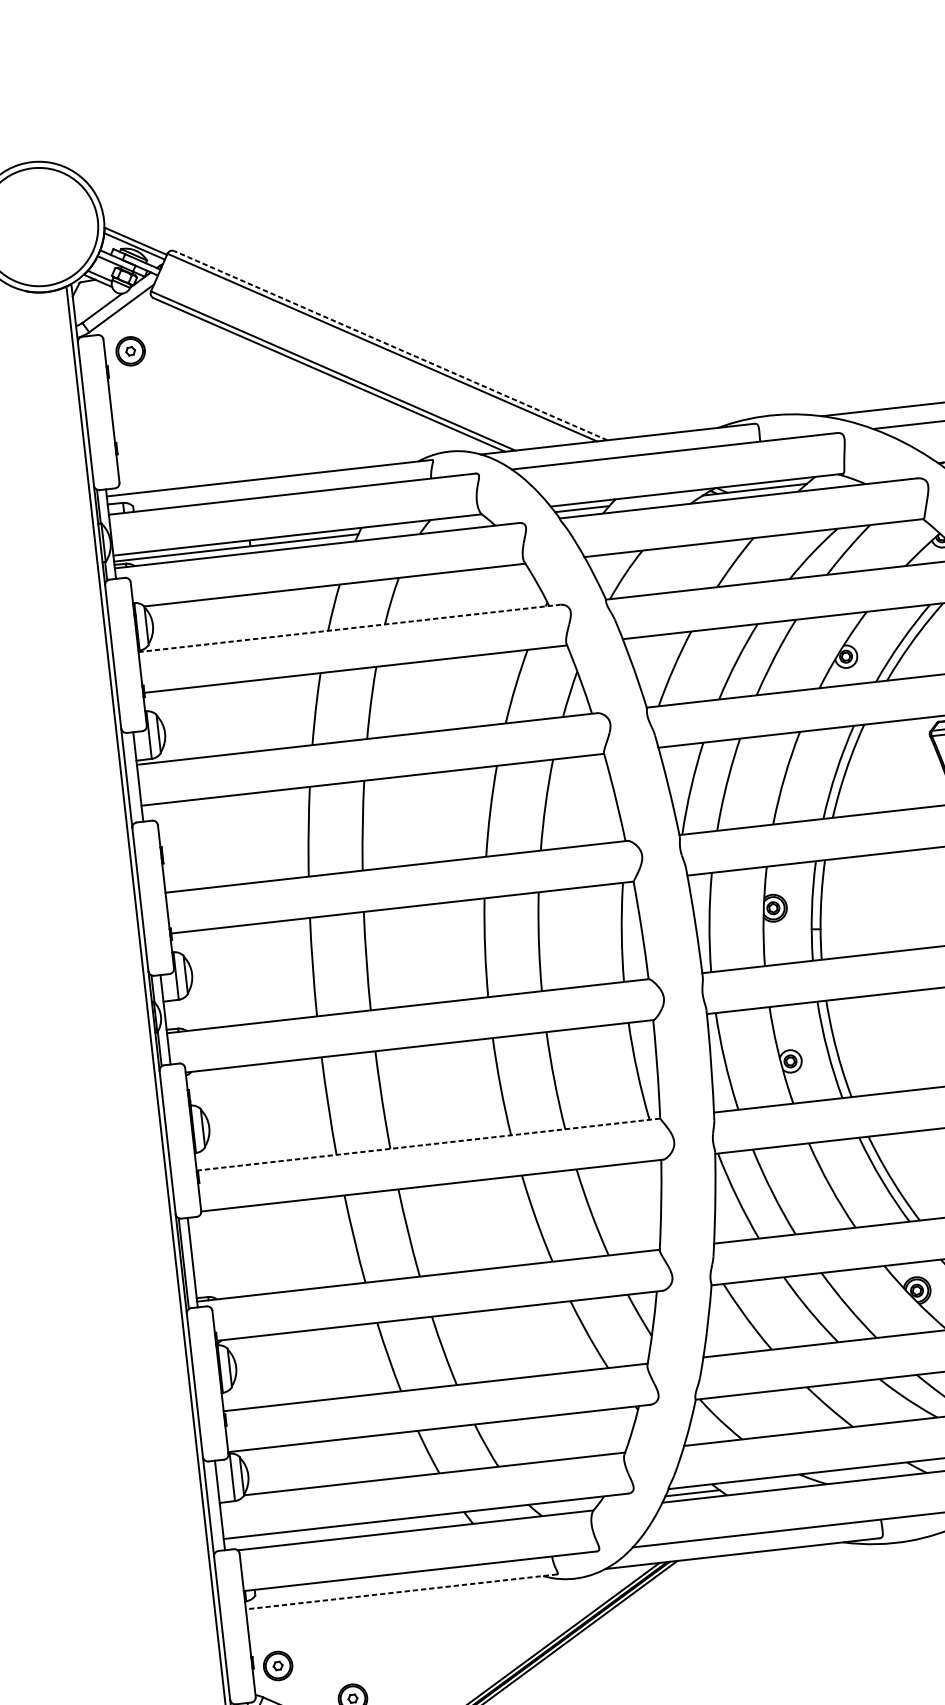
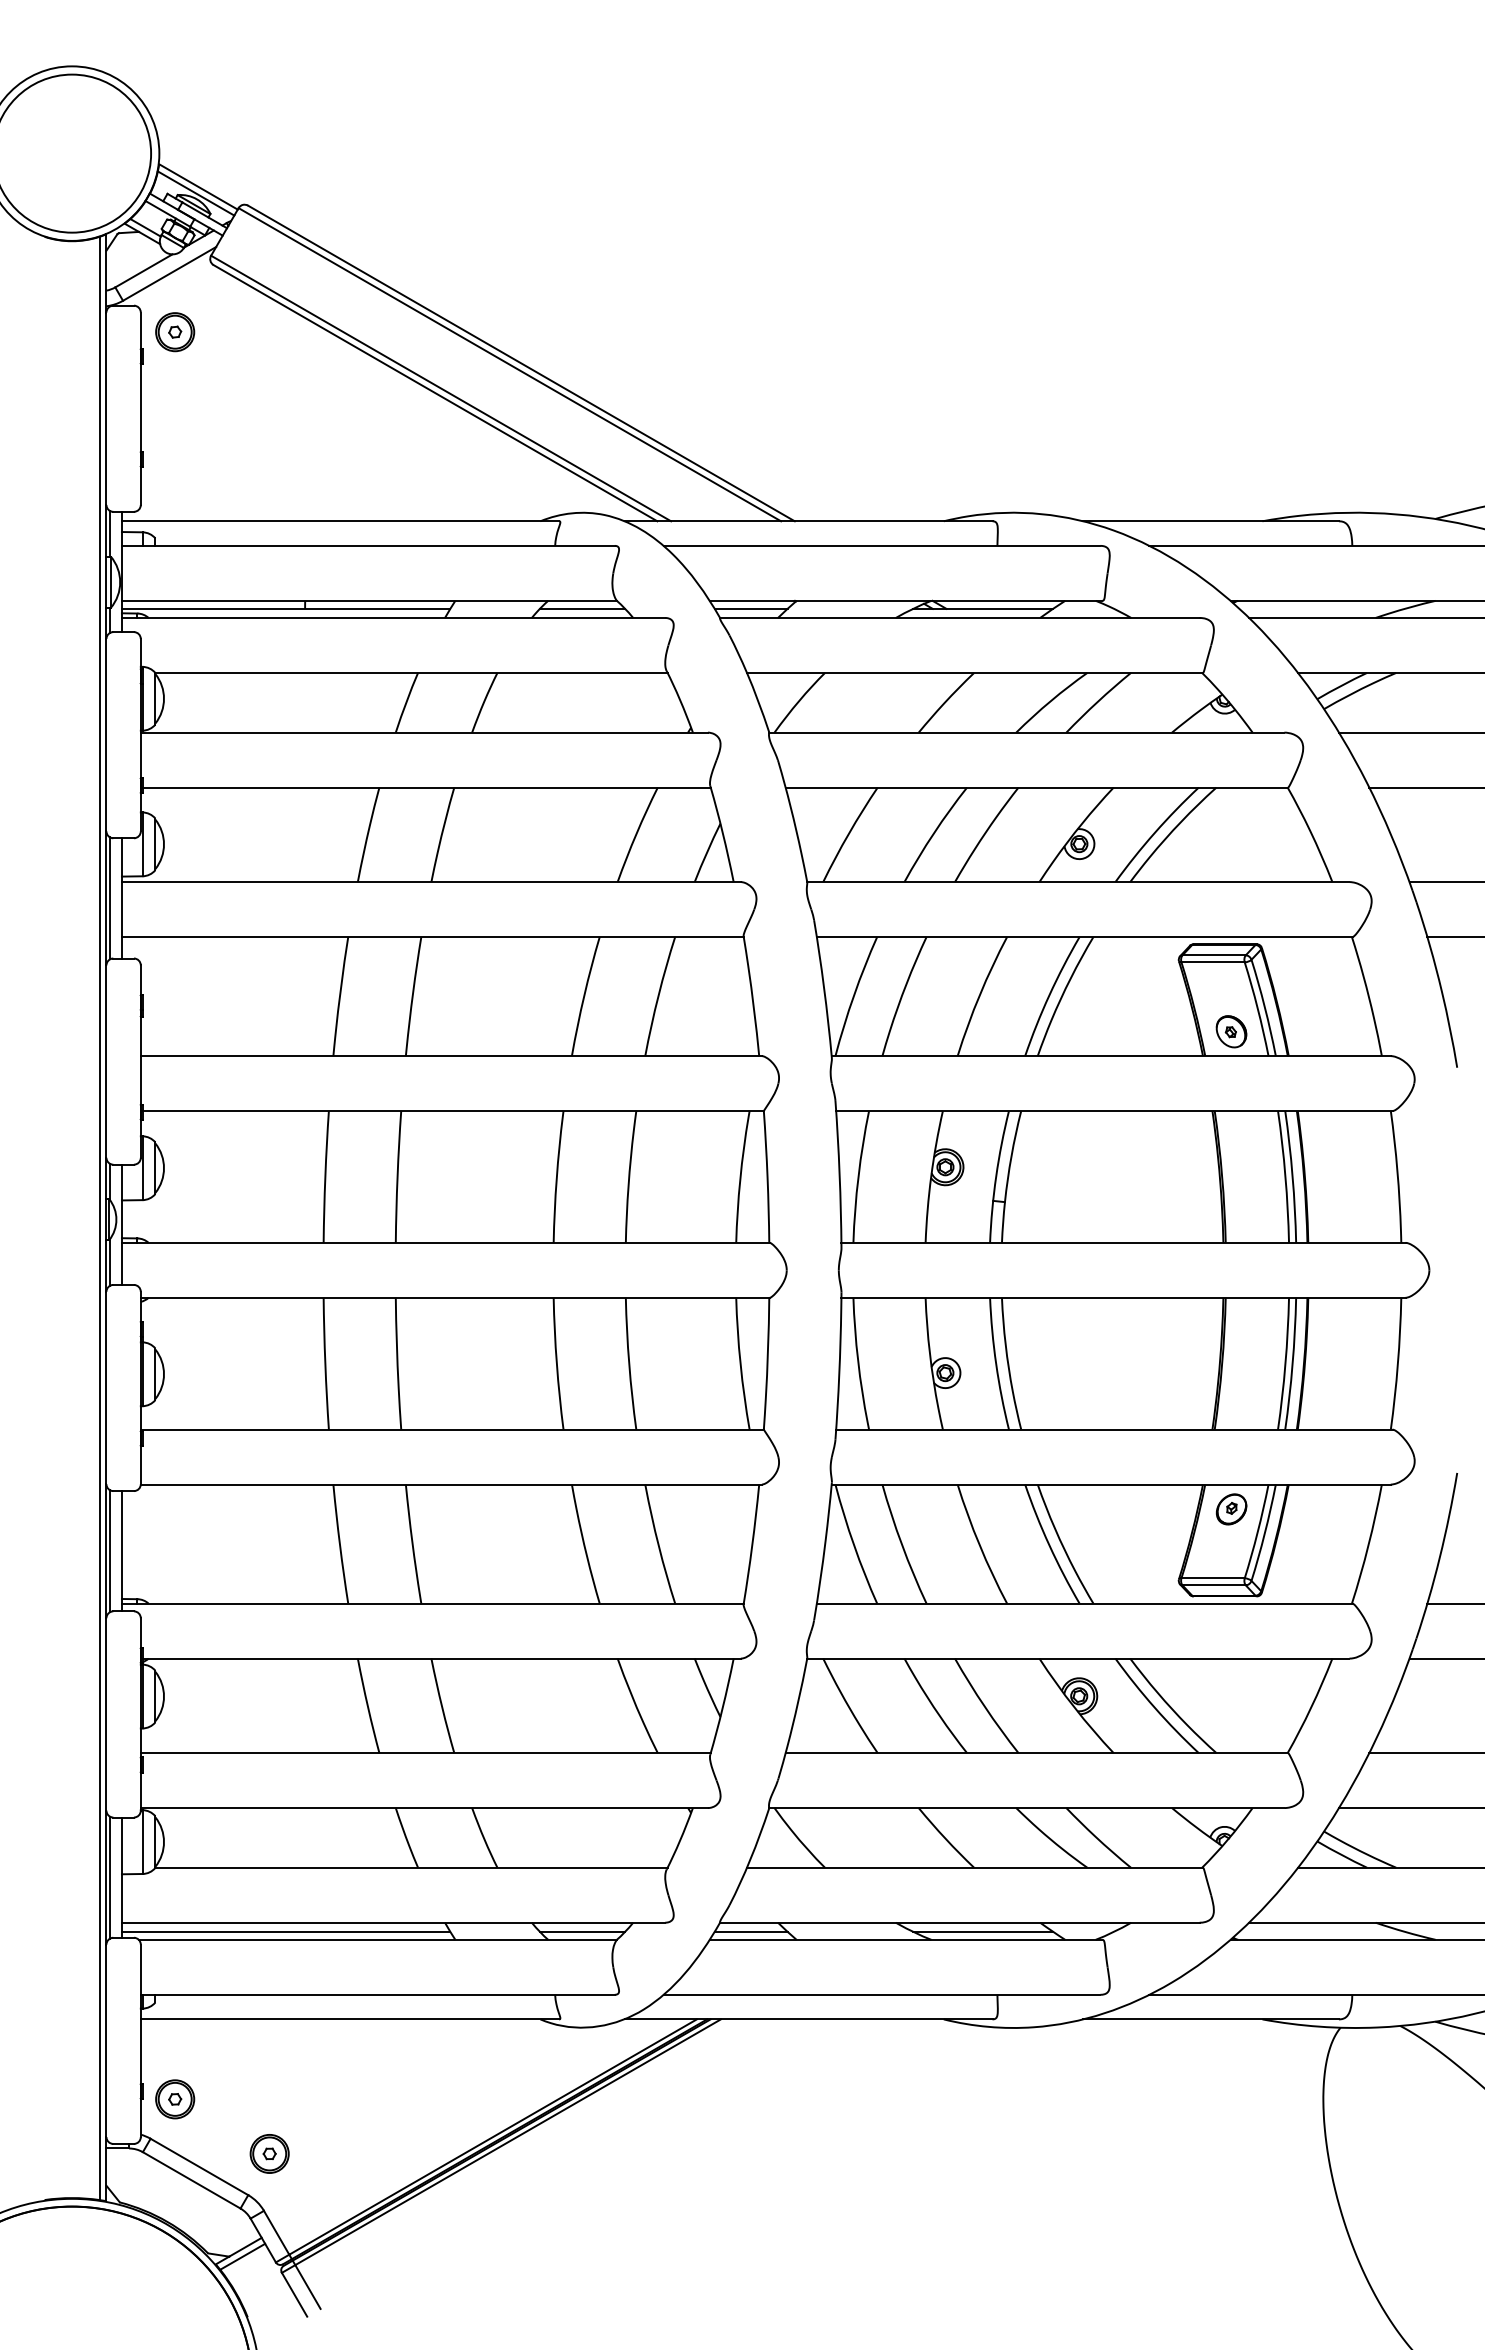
line: (390, 345) -> (521, 363), dashed -> solid
line: (456, 522) -> (582, 608), added
line: (349, 628) -> (424, 732), dashed -> solid
line: (129, 778) -> (109, 898), added
line: (428, 1144) -> (452, 1429), dashed -> solid
line: (864, 1473) -> (982, 1931), added
line: (210, 1506) -> (109, 1877), added
line: (567, 1507) -> (582, 1931), added
line: (346, 1531) -> (285, 1931), added
line: (401, 1592) -> (349, 2019), dashed -> solid

